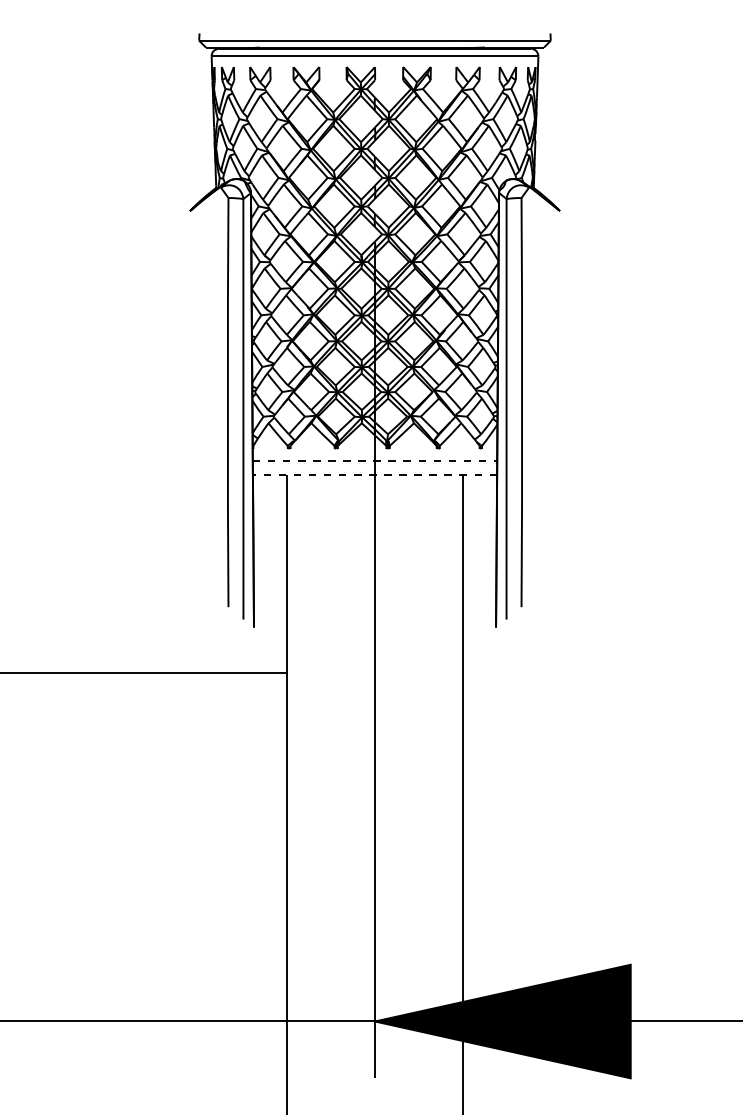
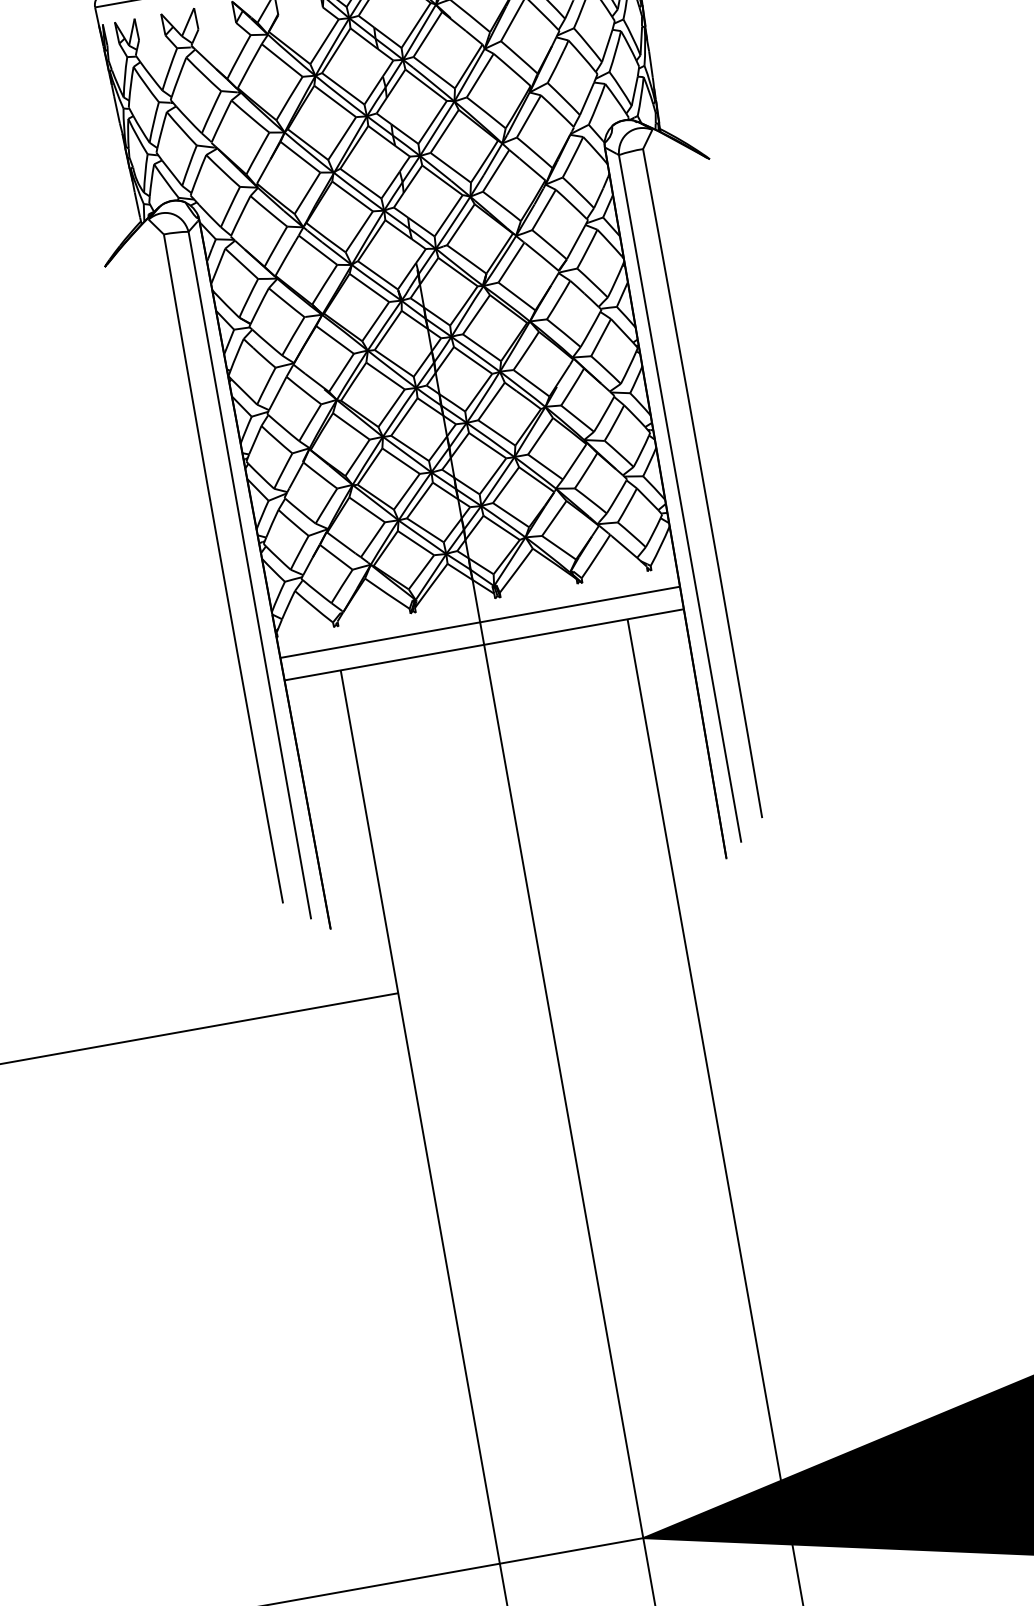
line: (375, 461) -> (481, 622), dashed -> solid
line: (374, 475) -> (483, 645), dashed -> solid

